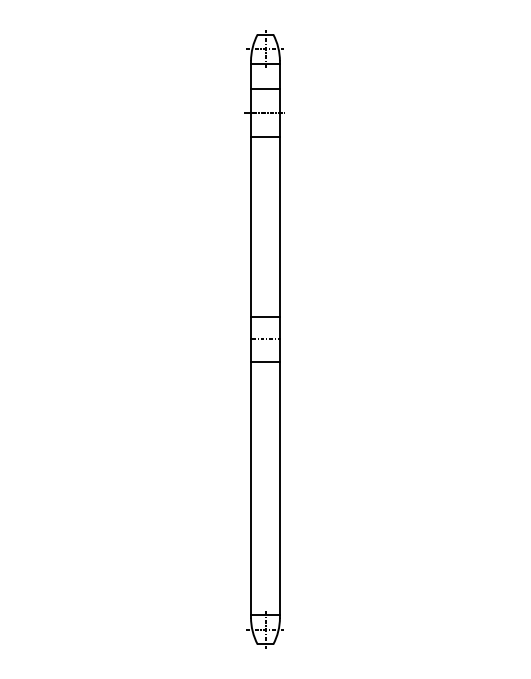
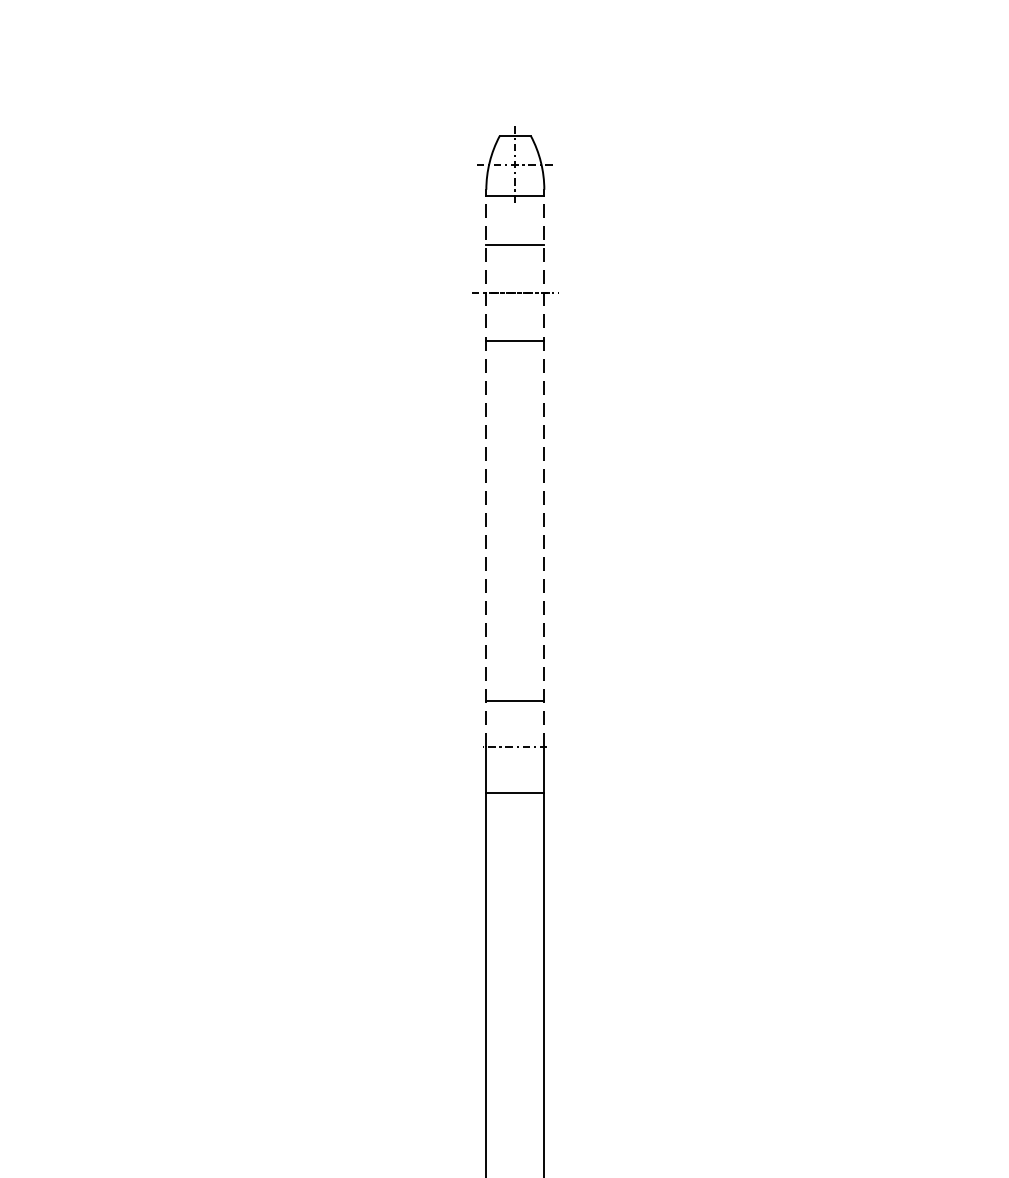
line: (251, 201) -> (487, 470), solid -> dashed
line: (279, 201) -> (543, 470), solid -> dashed

